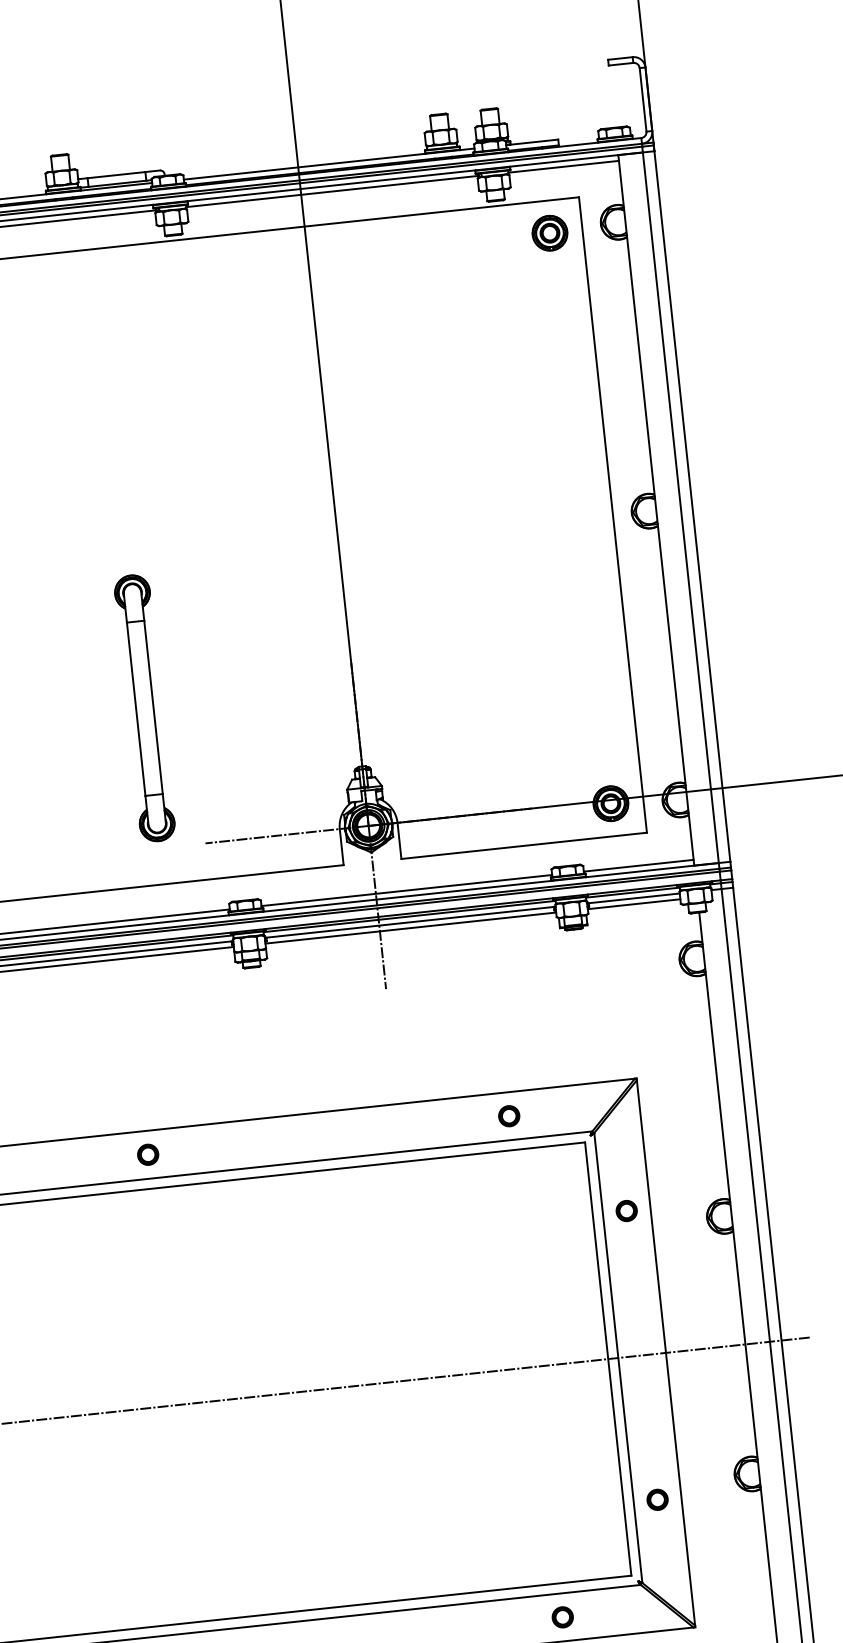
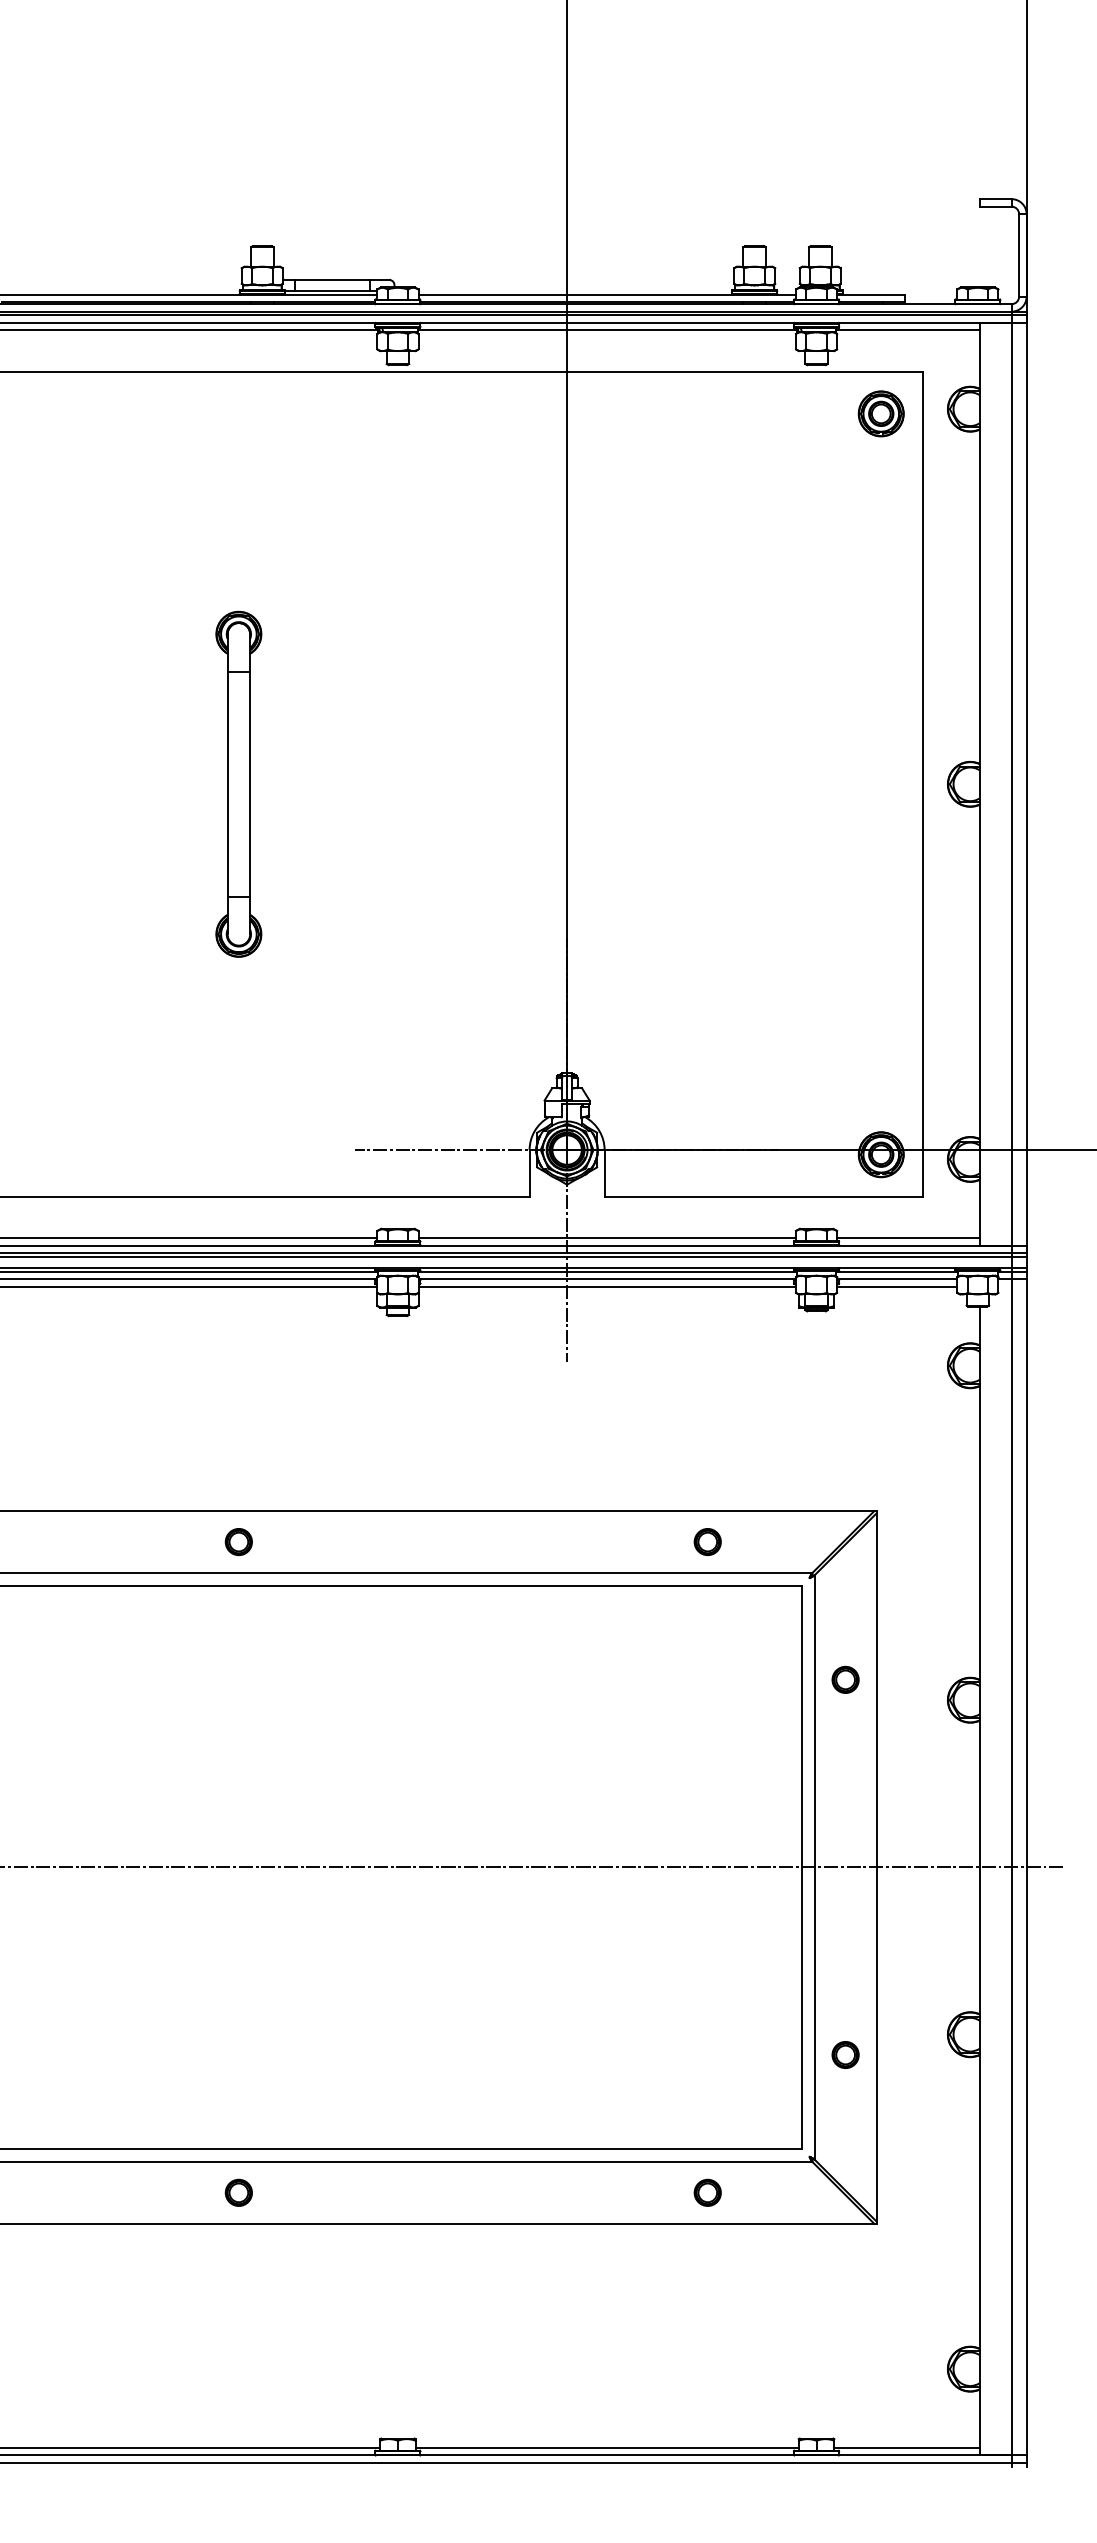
part: (144, 707) -> (238, 783), moved

